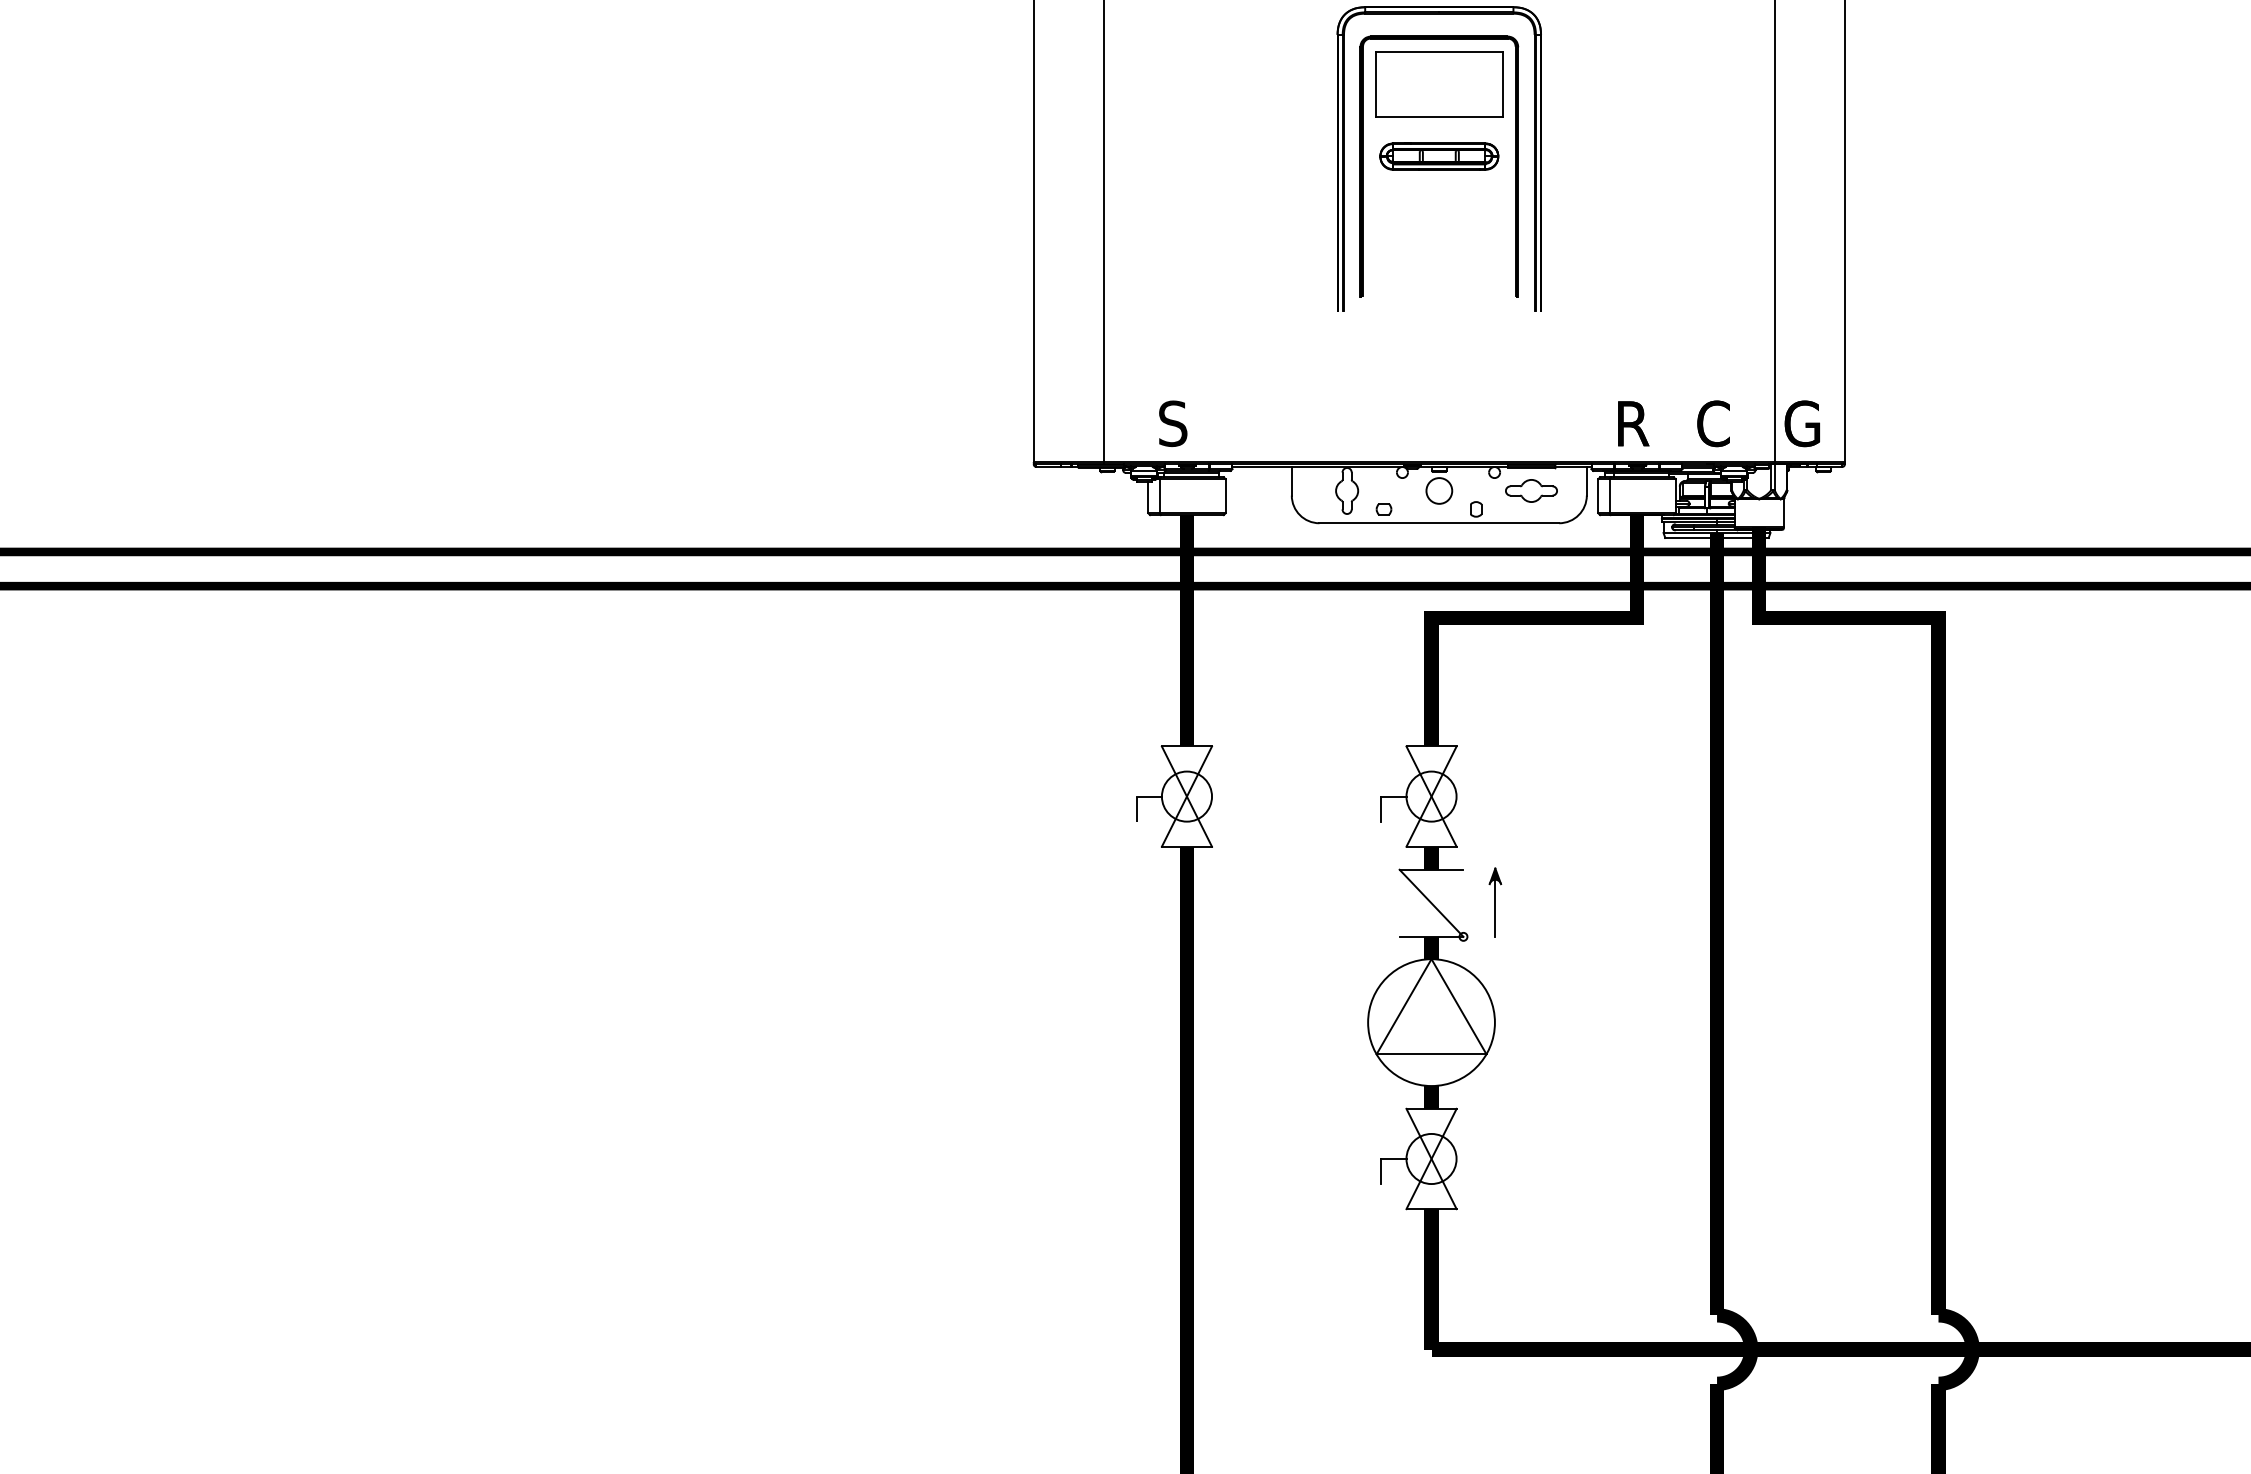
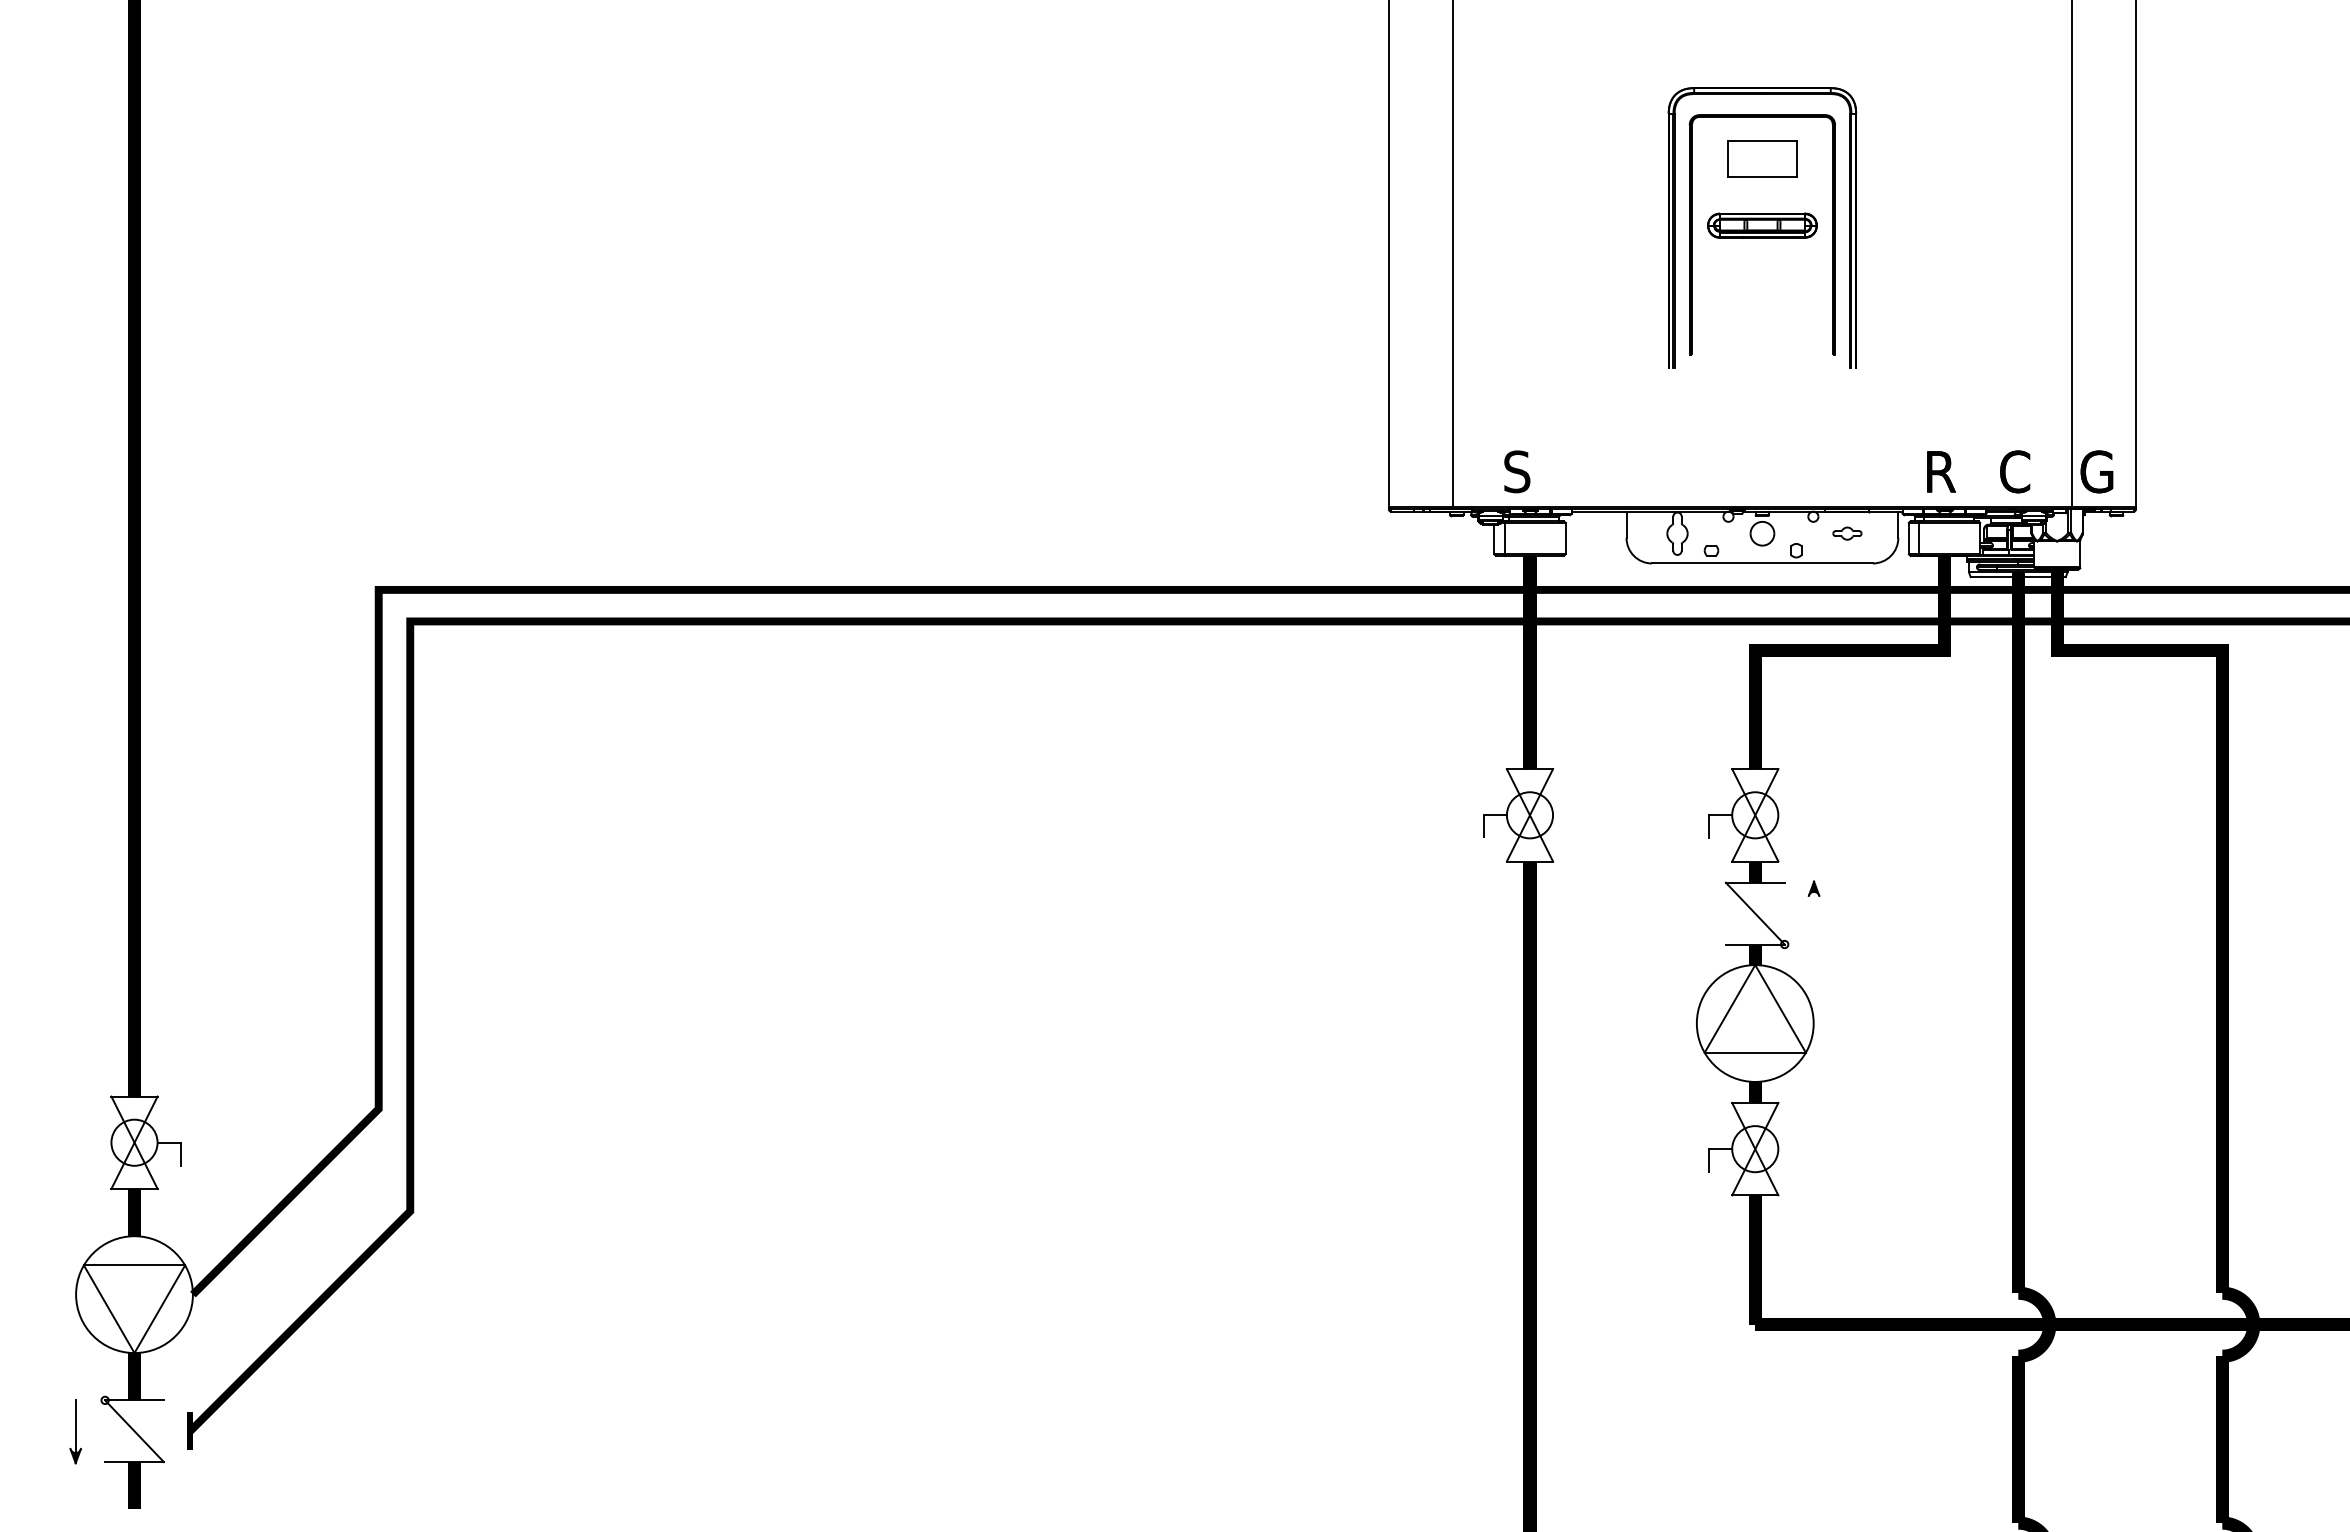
part: (1439, 83) -> (1762, 158), size x0.6
part: (1531, 490) -> (1847, 533), size x0.6
line: (1495, 907) -> (1814, 917), removed

